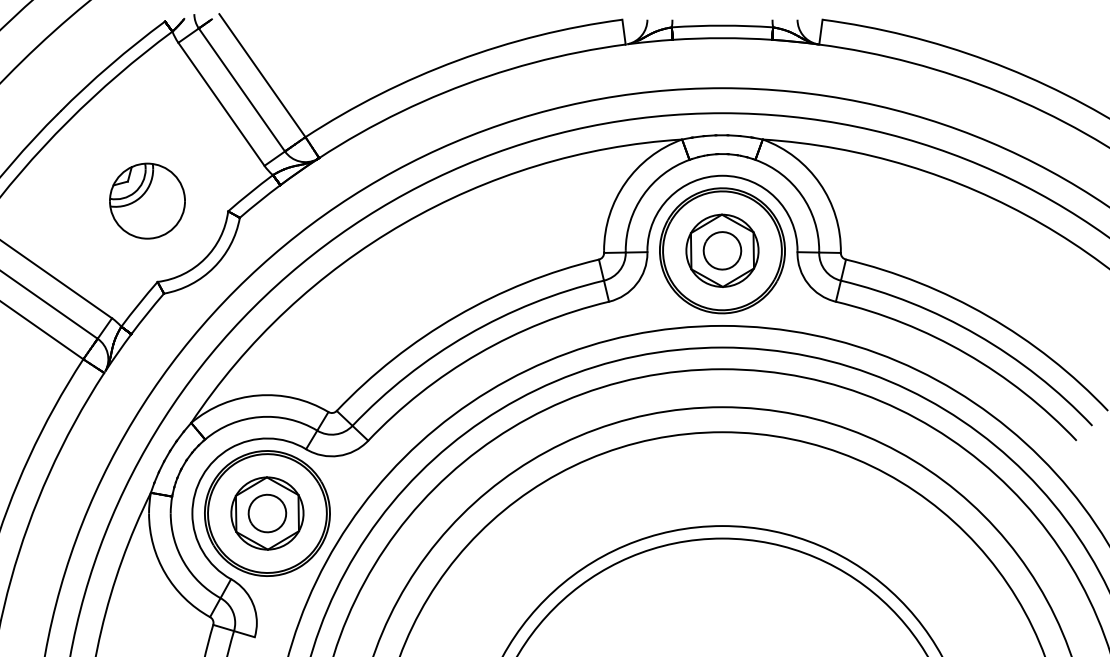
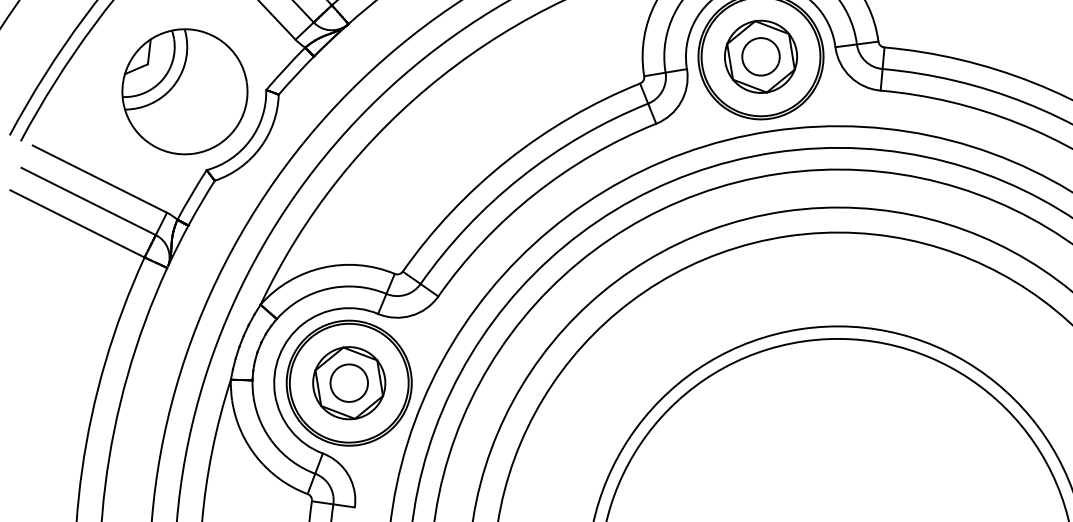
part: (147, 200) -> (184, 91), size x1.67

